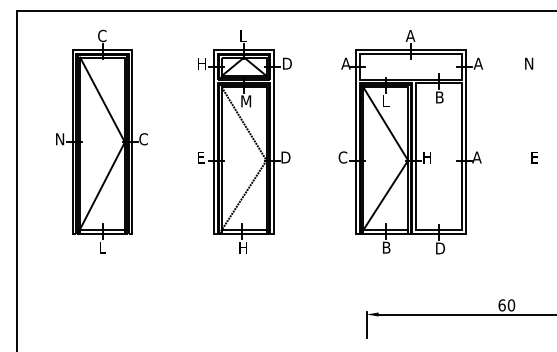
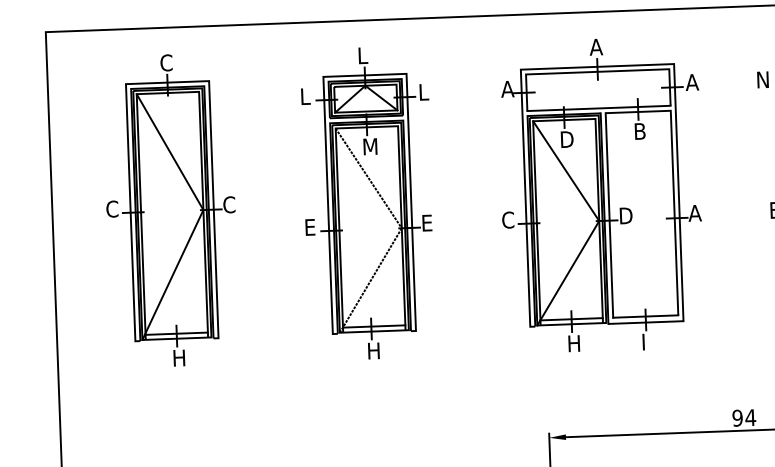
text: (202, 63) -> (307, 96), H -> L
text: (287, 63) -> (426, 91), D -> L
text: (387, 101) -> (567, 139), L -> D
text: (59, 139) -> (112, 209), N -> C
text: (285, 157) -> (428, 223), D -> E
text: (427, 157) -> (626, 215), H -> D
text: (104, 247) -> (180, 357), L -> H
text: (386, 247) -> (573, 343), B -> H
text: (440, 248) -> (648, 342), D -> I
text: (506, 305) -> (743, 418), 60 -> 94

